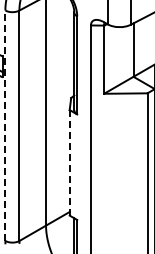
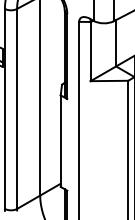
line: (5, 125) -> (5, 108), dashed -> solid
line: (69, 162) -> (60, 140), dashed -> solid

